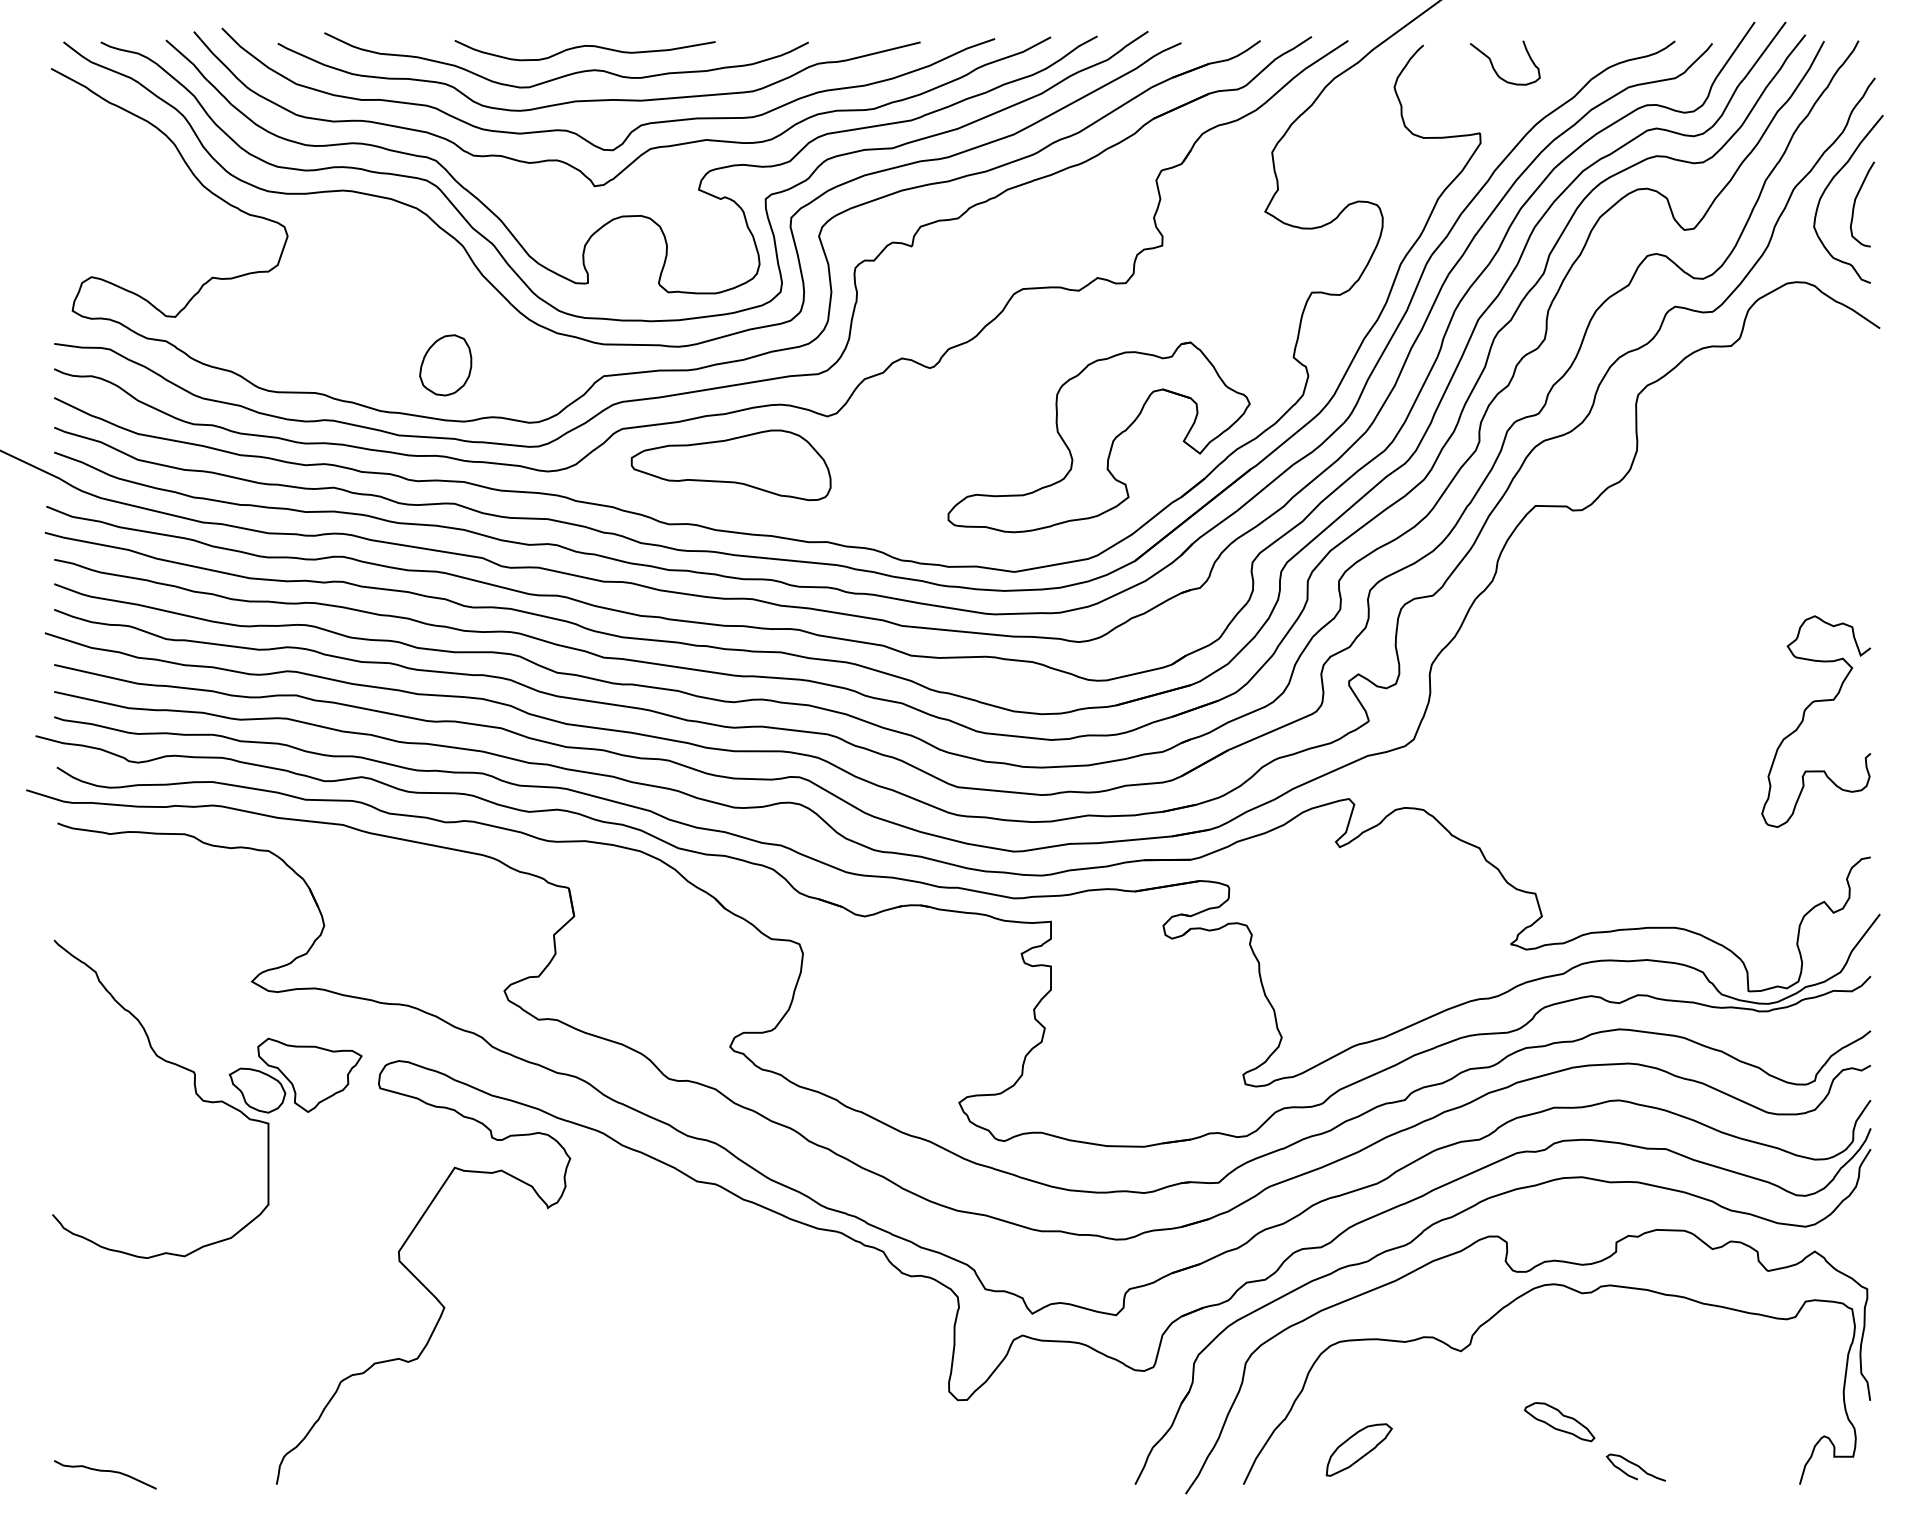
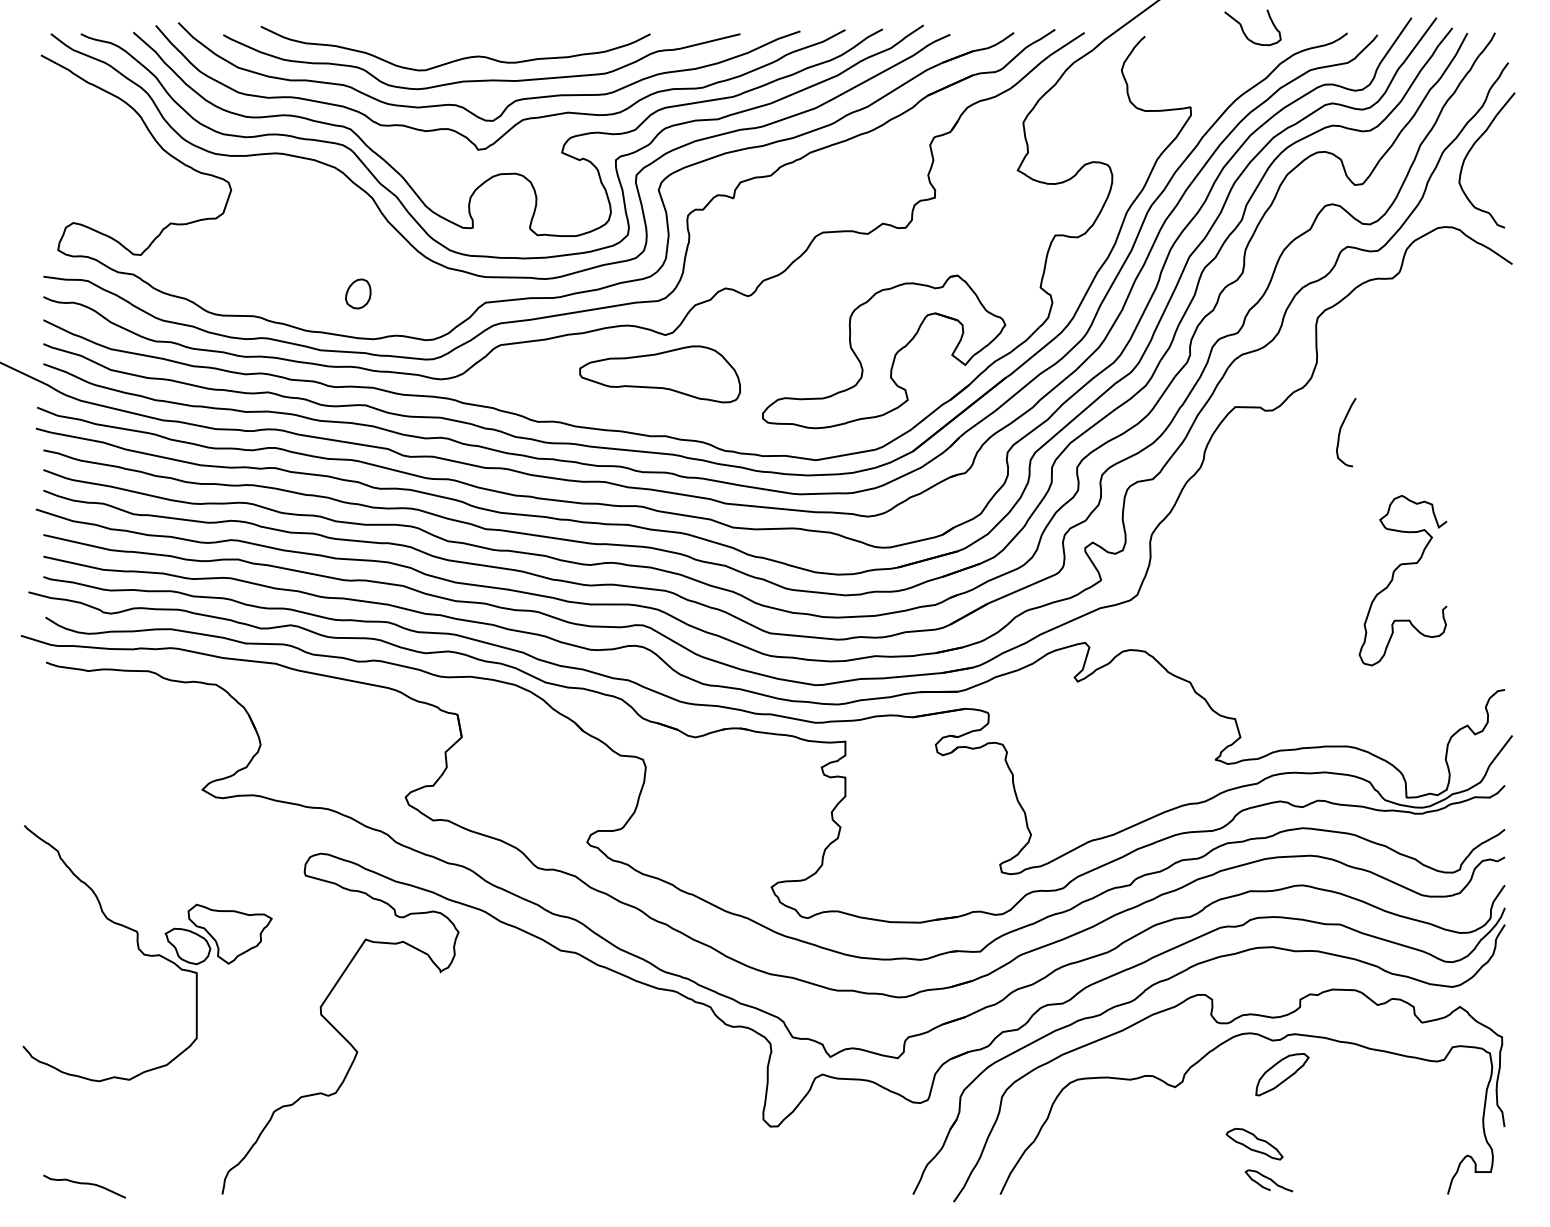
curve: (582, 47) -> (468, 38), removed
curve: (1494, 67) -> (1244, 31), moved
curve: (1856, 200) -> (1341, 429), moved
part: (444, 364) -> (357, 293), size x0.6
part: (730, 465) -> (659, 374), moved
curve: (1804, 720) -> (1393, 579), moved
part: (207, 1099) -> (147, 953), moved
part: (1359, 1449) -> (1282, 1074), moved
part: (1635, 1467) -> (1268, 1180), moved

